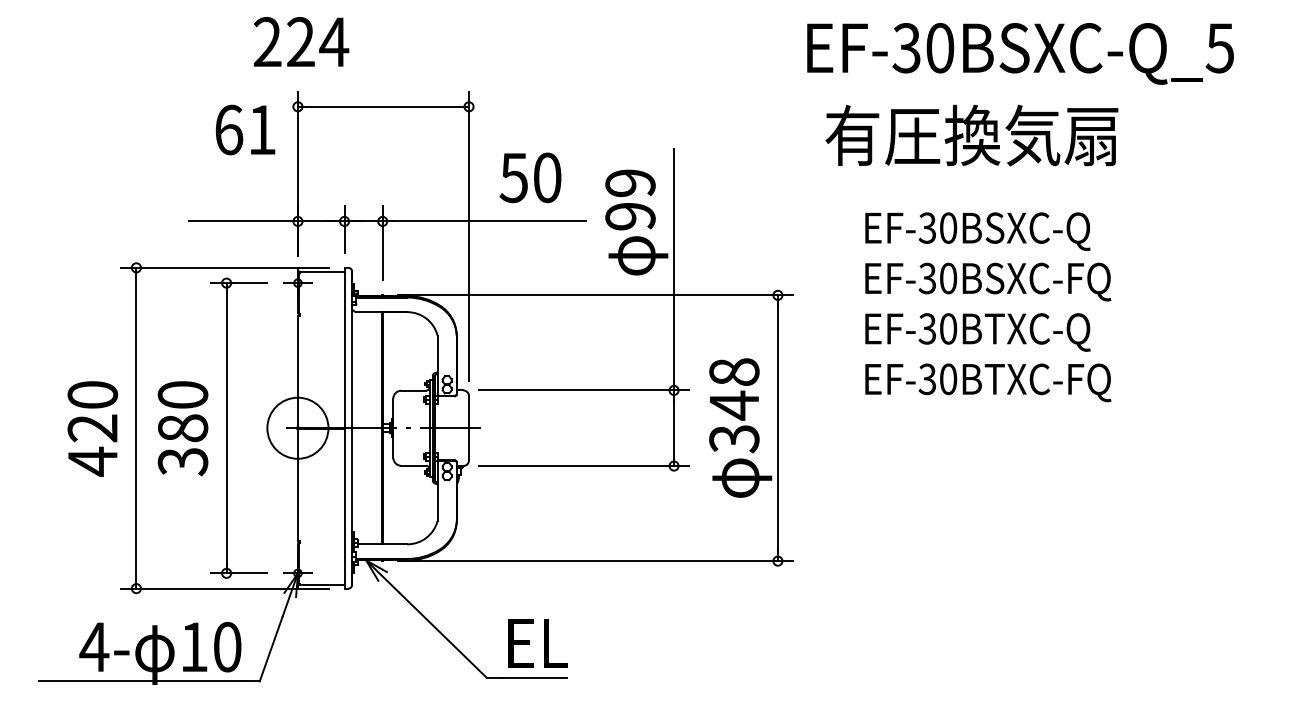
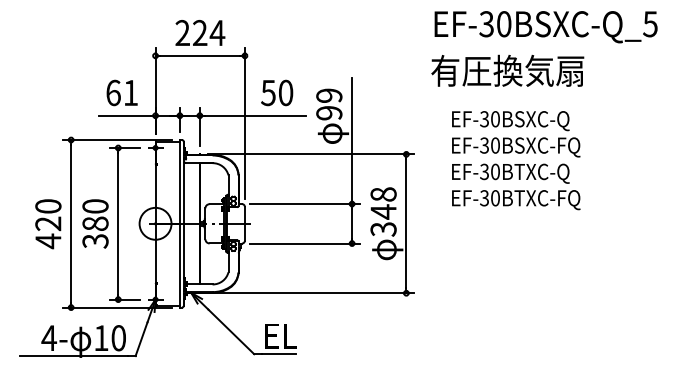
text: (301, 41) -> (200, 32), moved
text: (1019, 54) -> (545, 27), moved
text: (244, 129) -> (121, 92), moved

